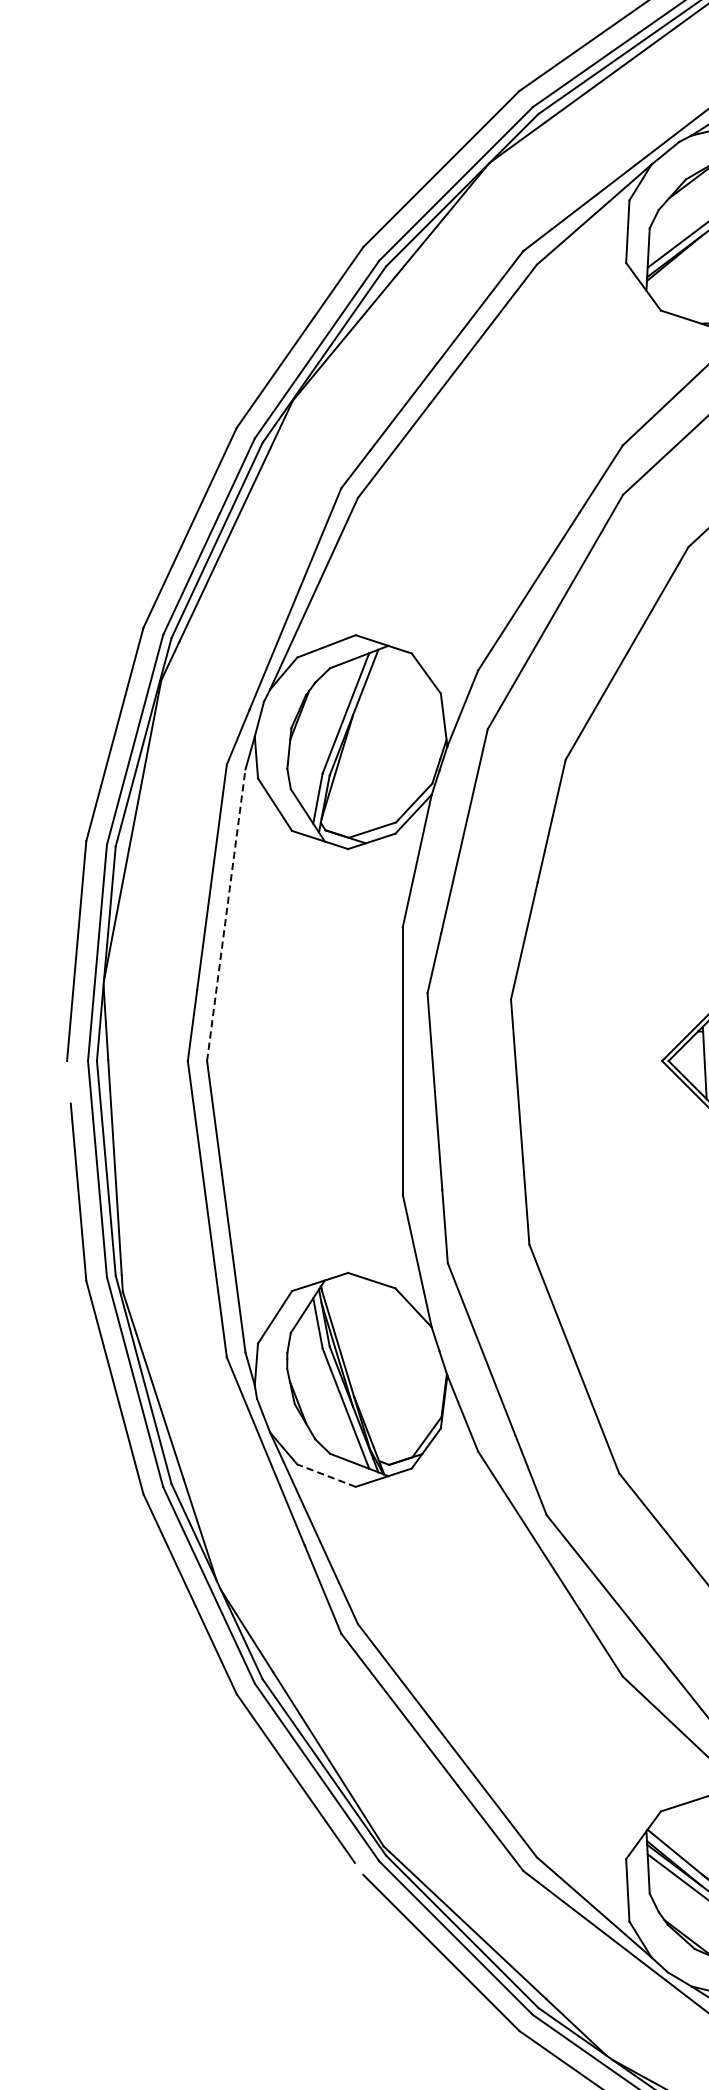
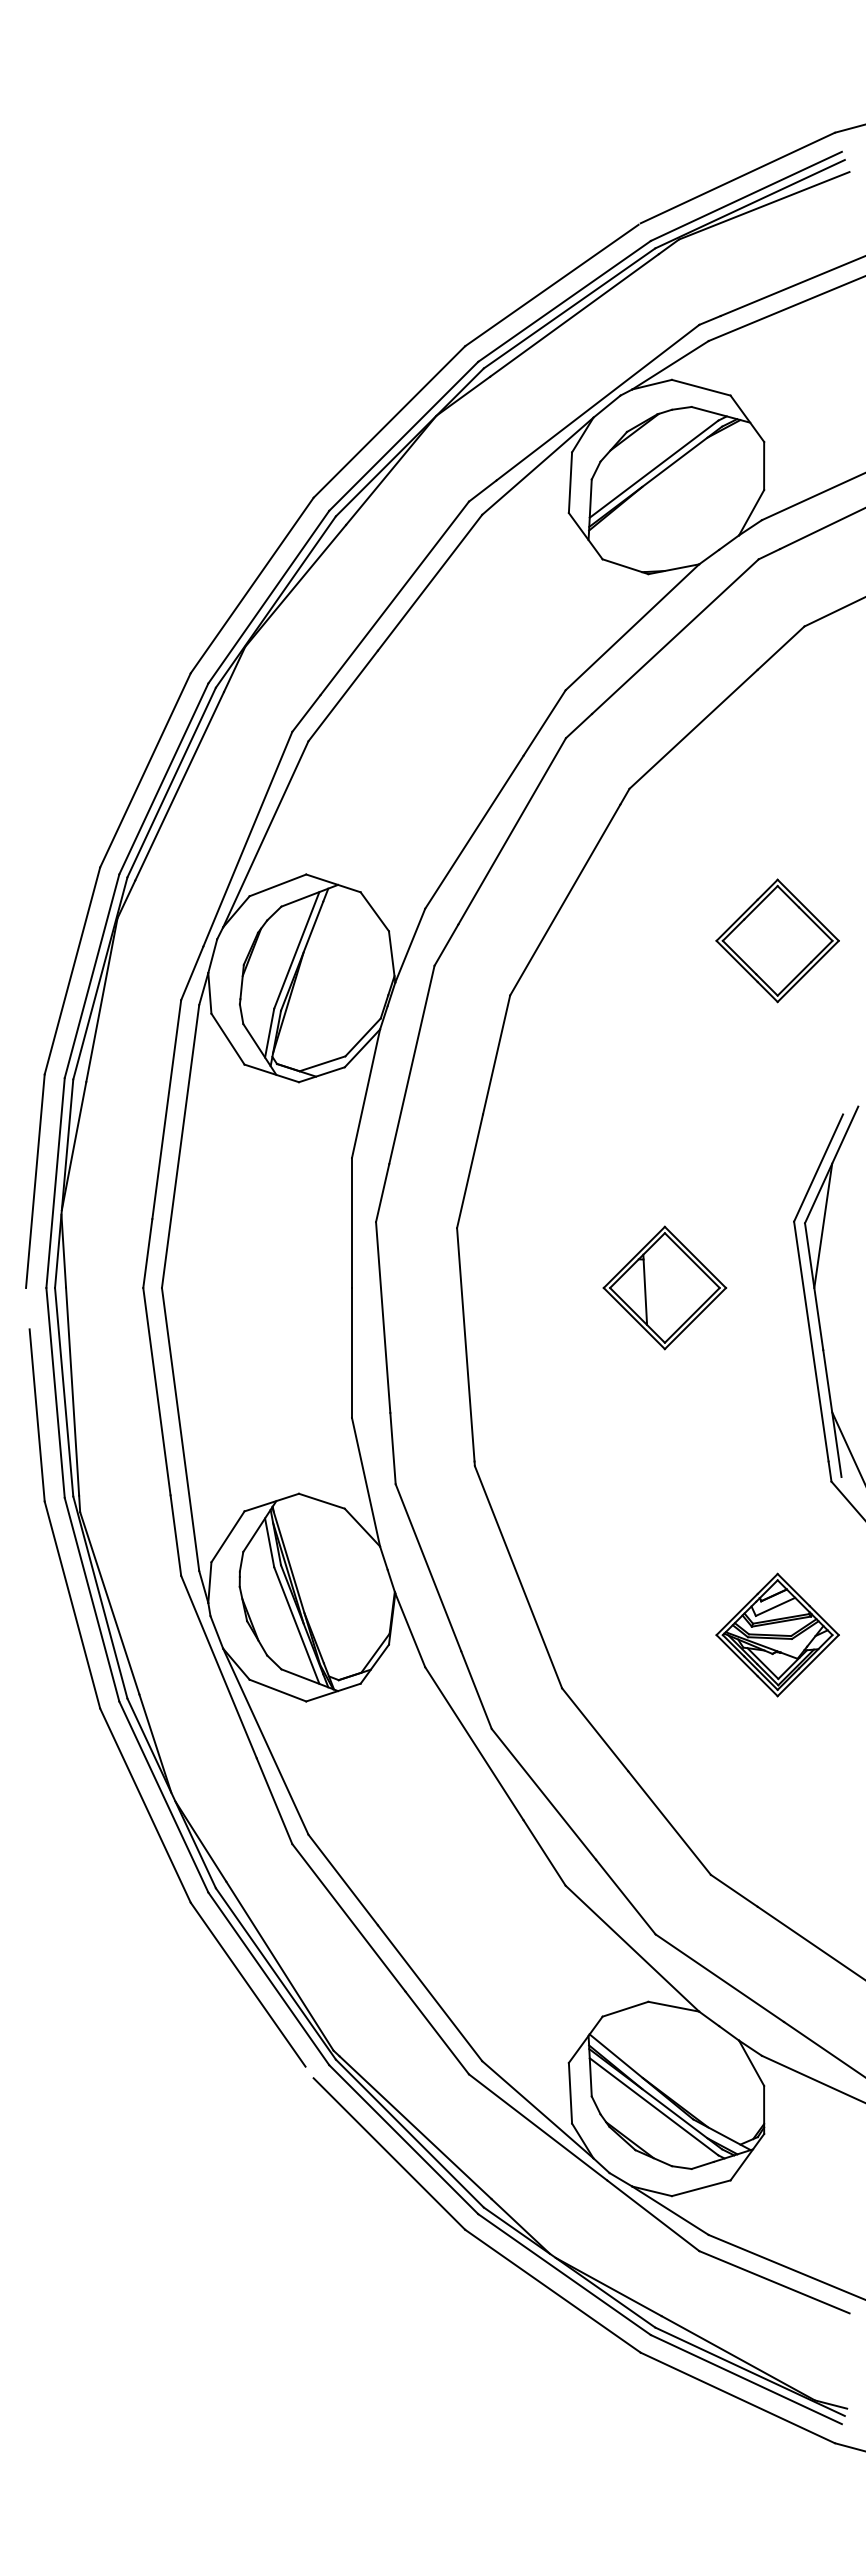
line: (226, 915) -> (180, 1146), dashed -> solid
line: (326, 1475) -> (277, 1690), dashed -> solid

